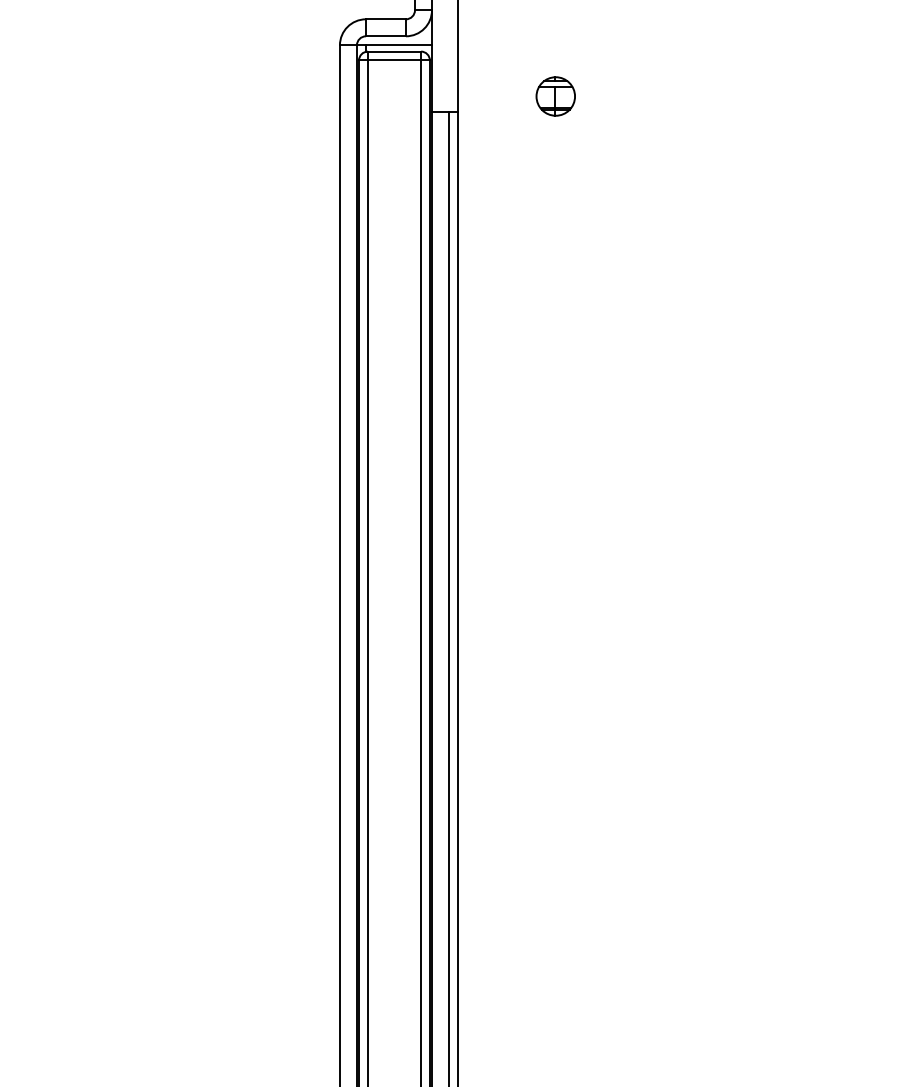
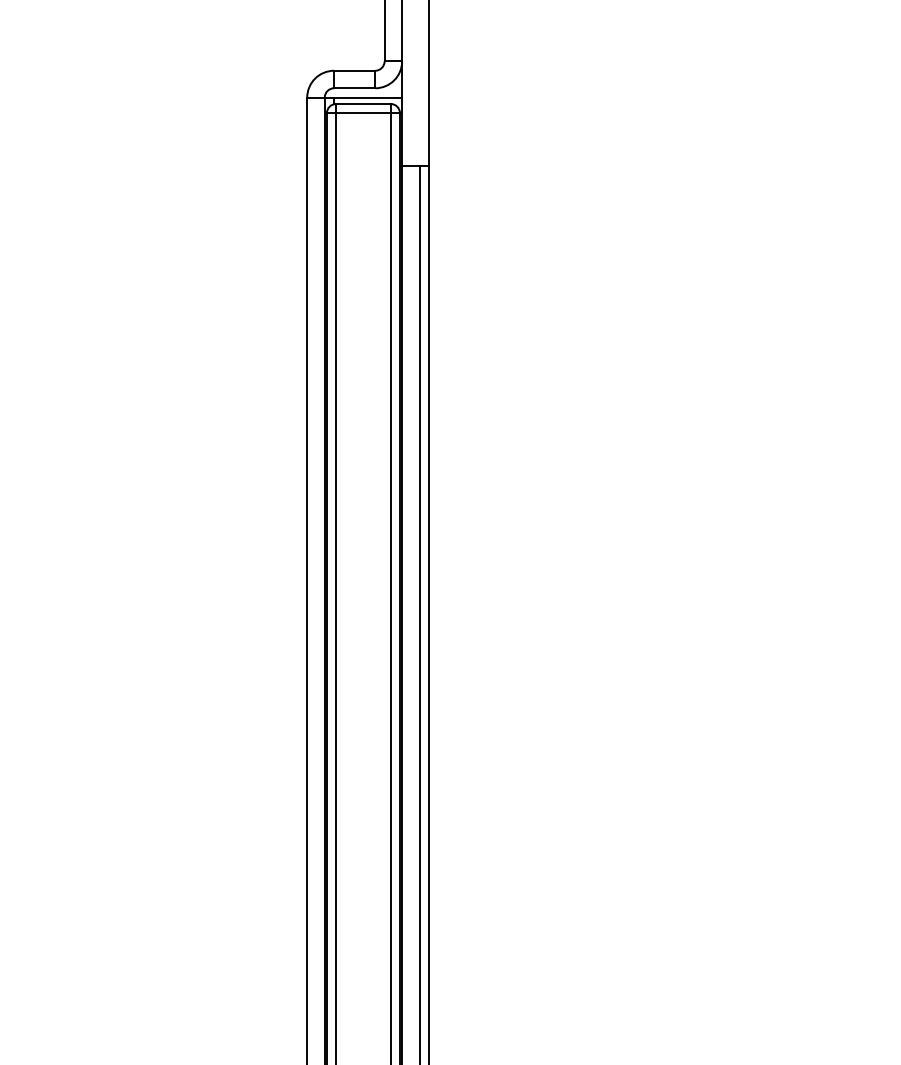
part: (555, 96) -> (529, 150), removed

